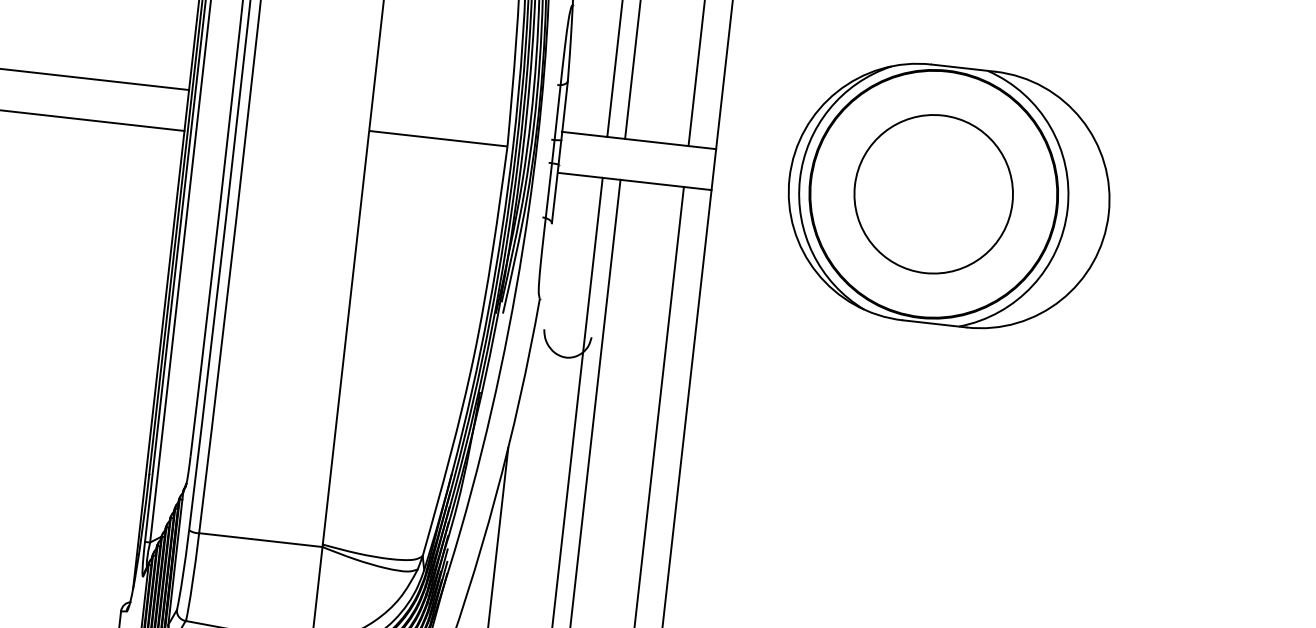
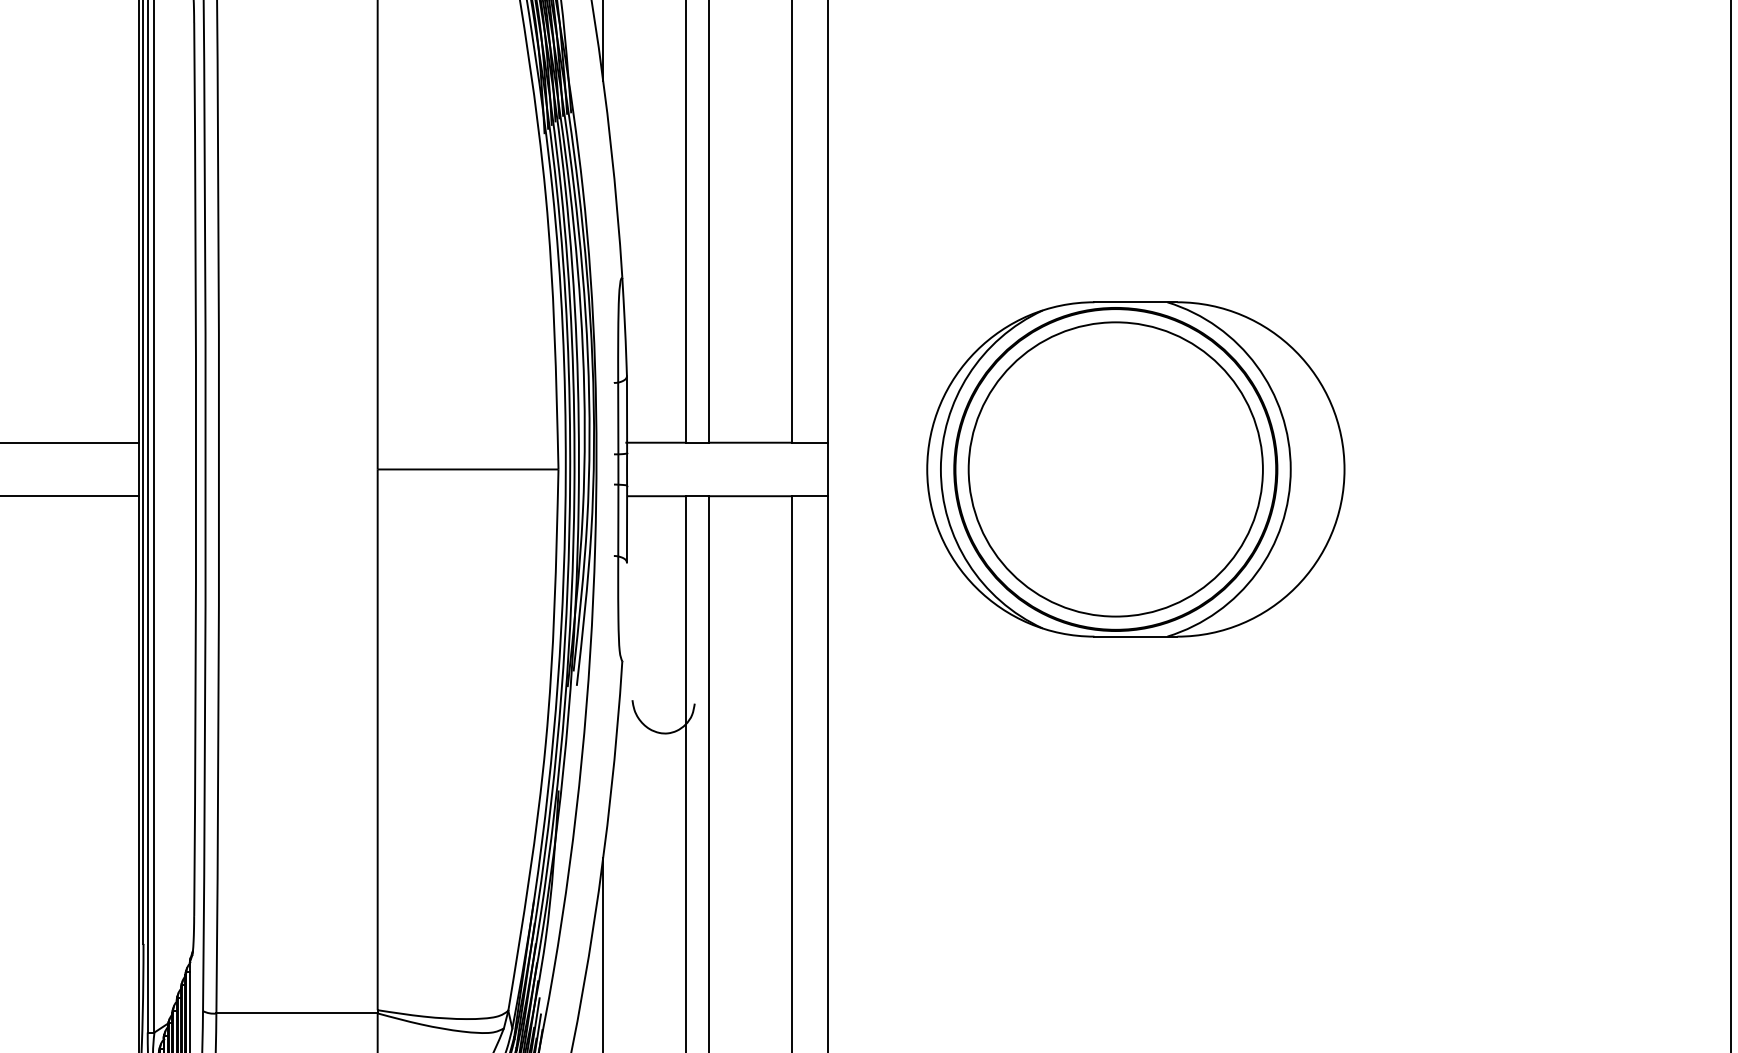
circle: (933, 194) -> (1115, 469), size x1.43

